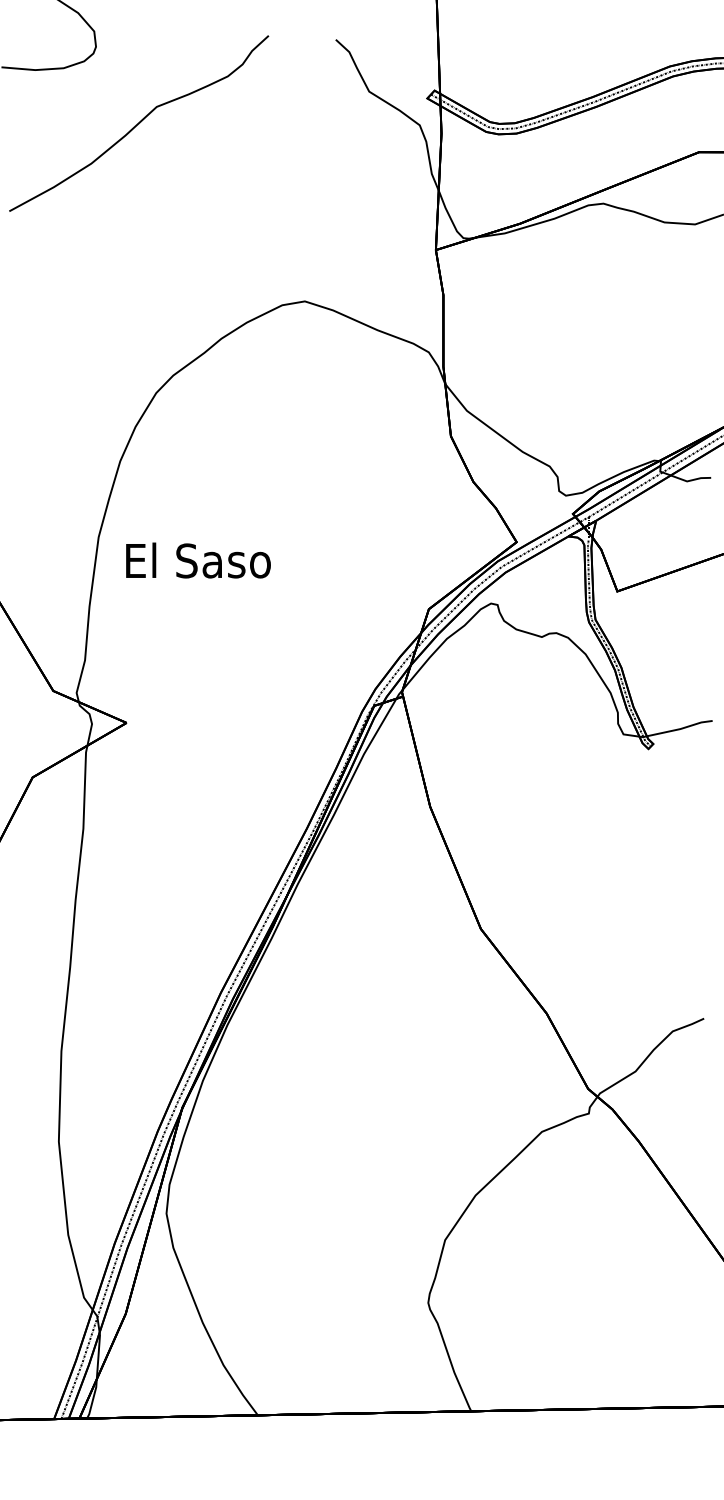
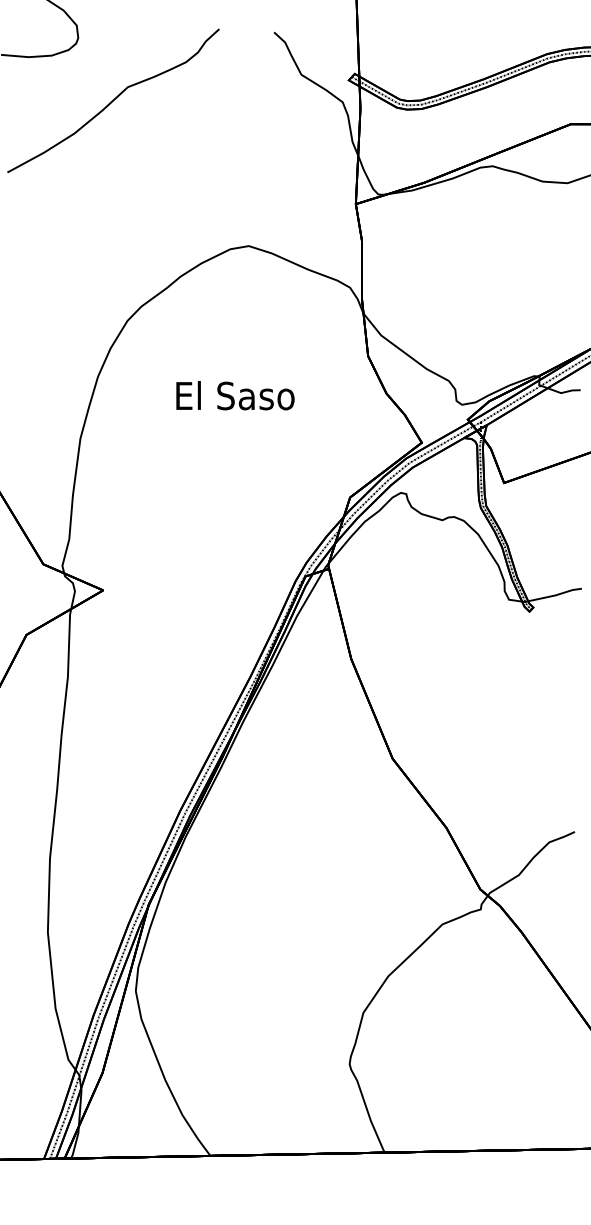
text: (198, 560) -> (235, 395), moved

